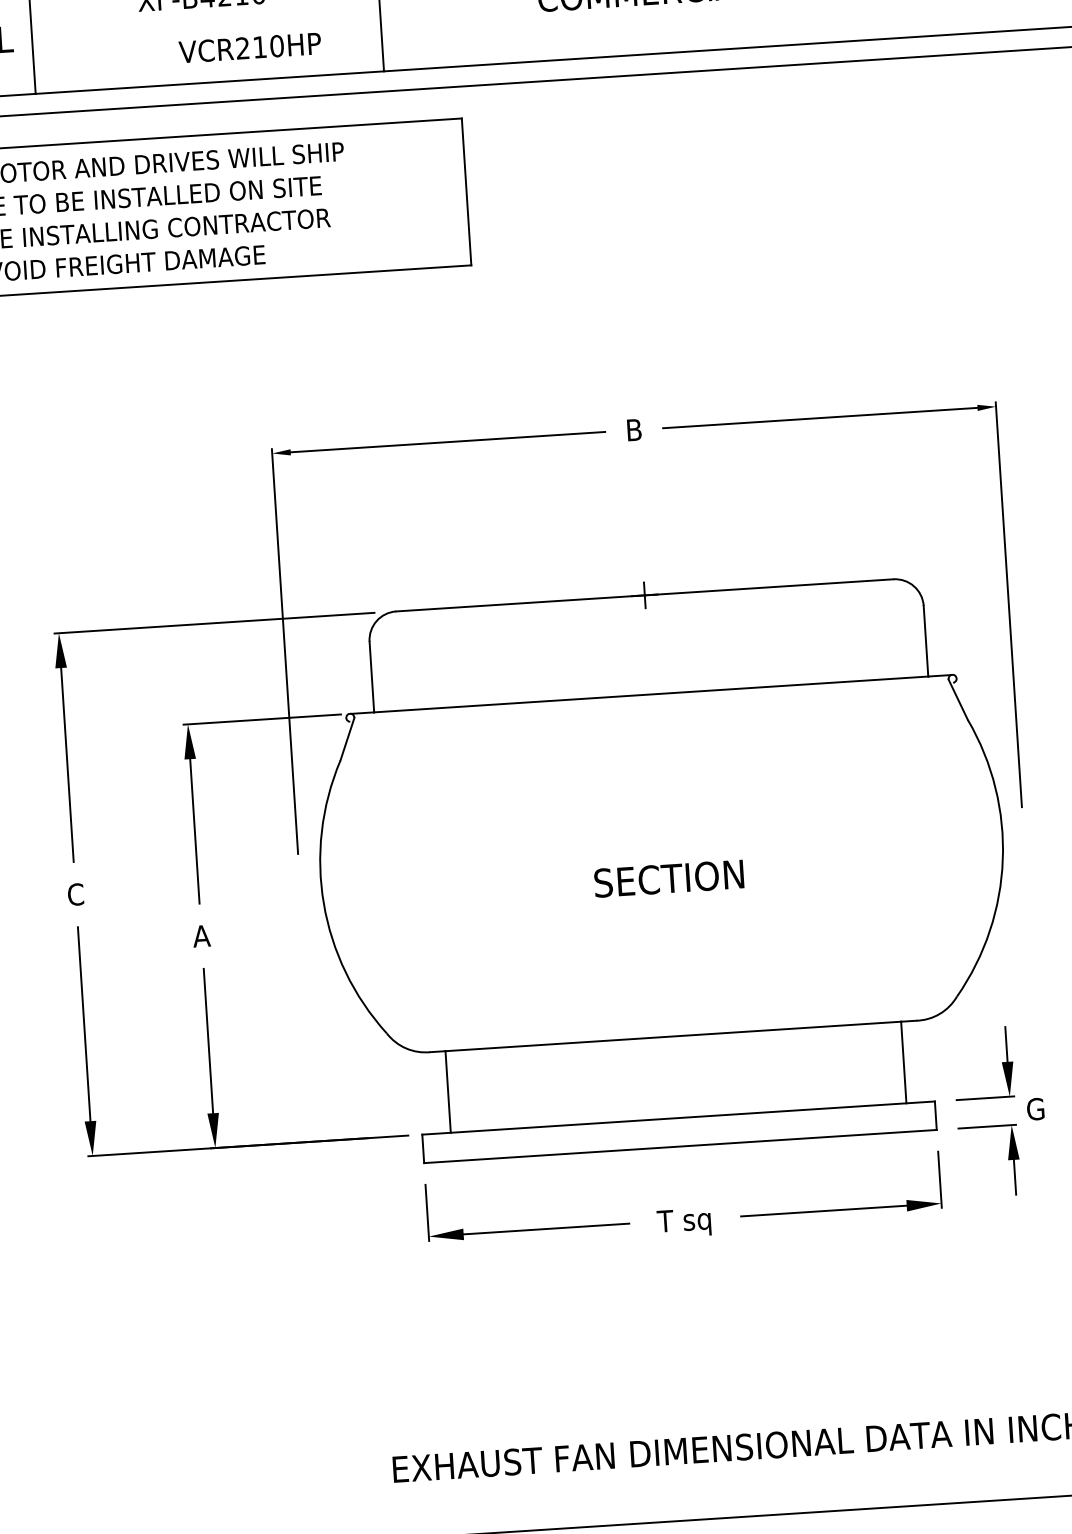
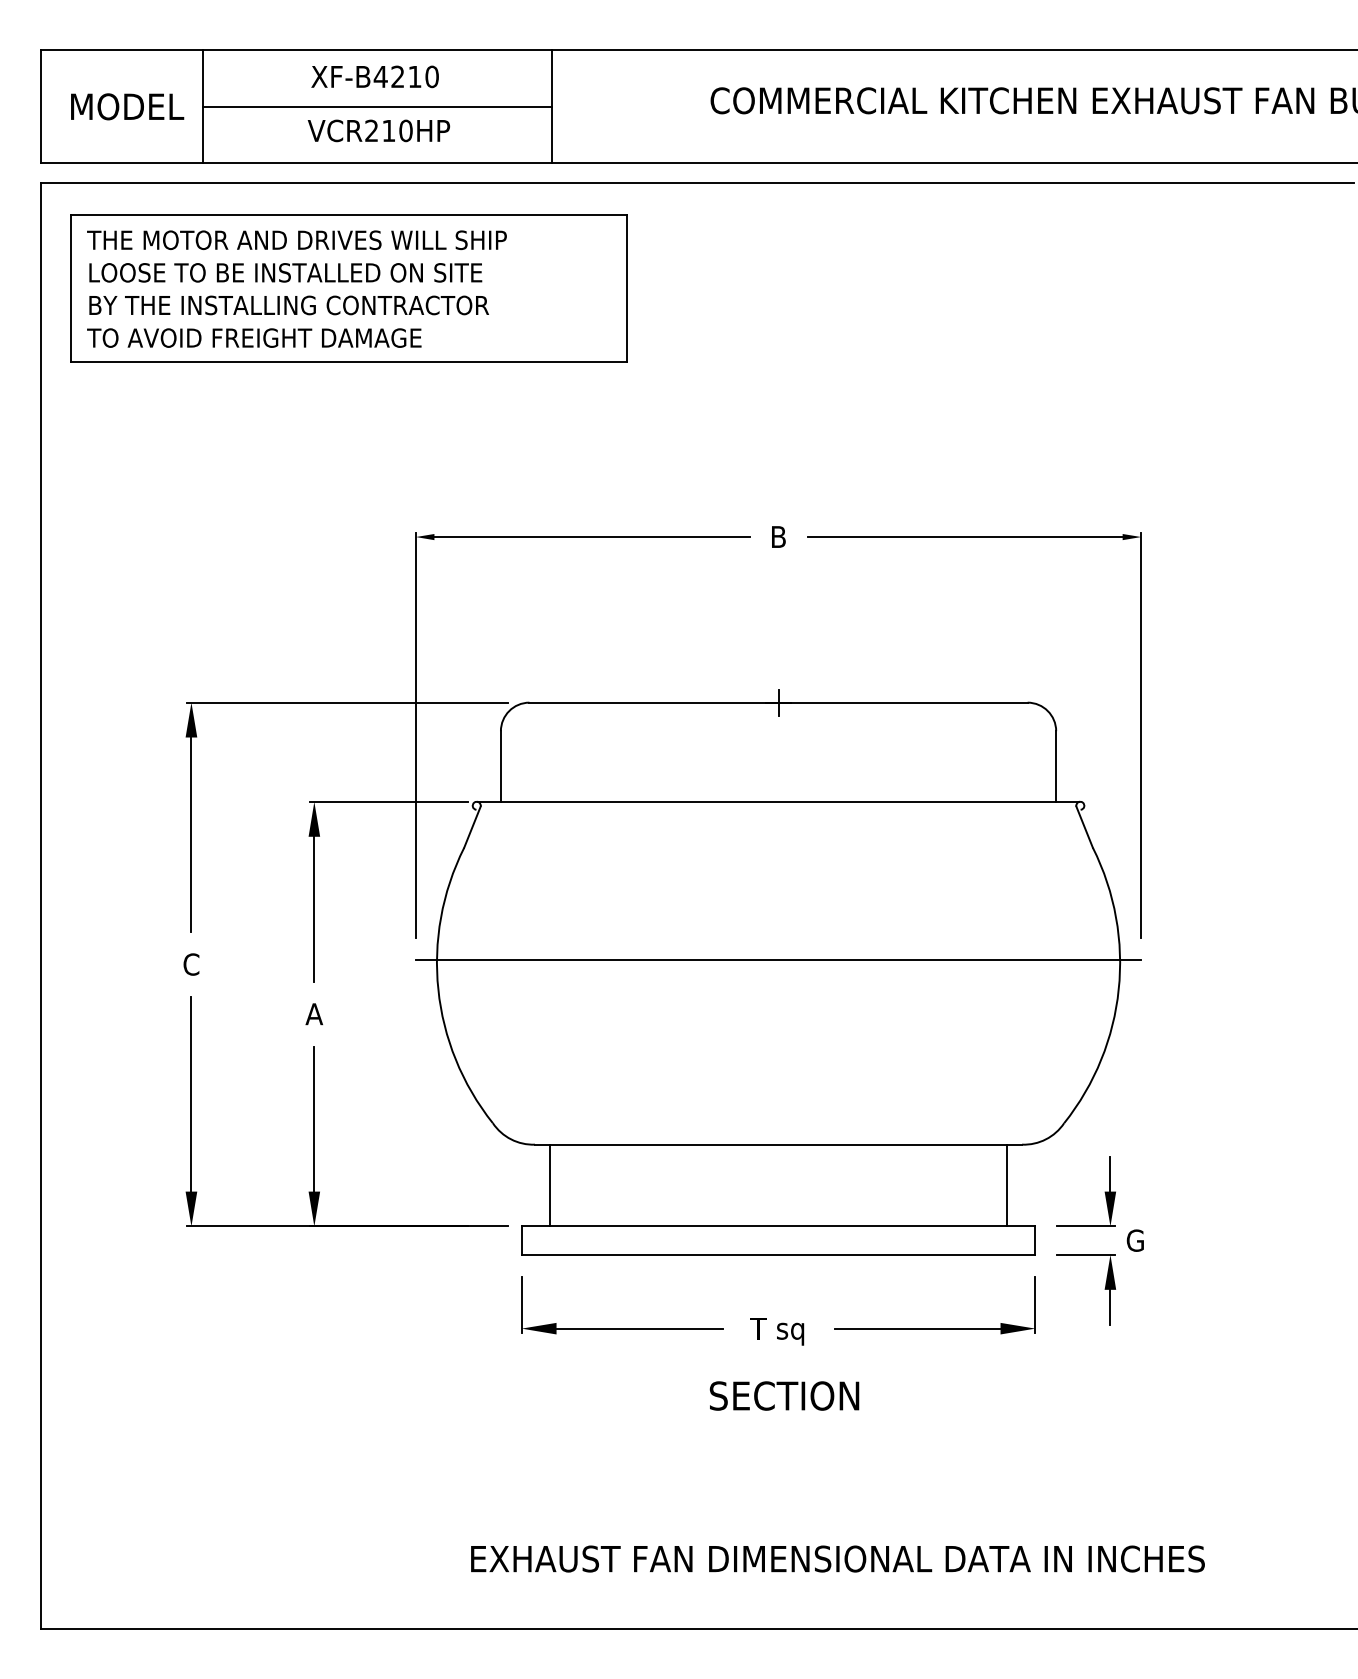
line: (206, 26) -> (377, 106), added
text: (249, 47) -> (378, 130), moved
line: (661, 852) -> (778, 960), added
text: (669, 878) -> (784, 1395), moved

